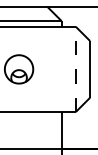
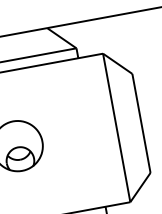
line: (75, 69) -> (116, 128), dashed -> solid

